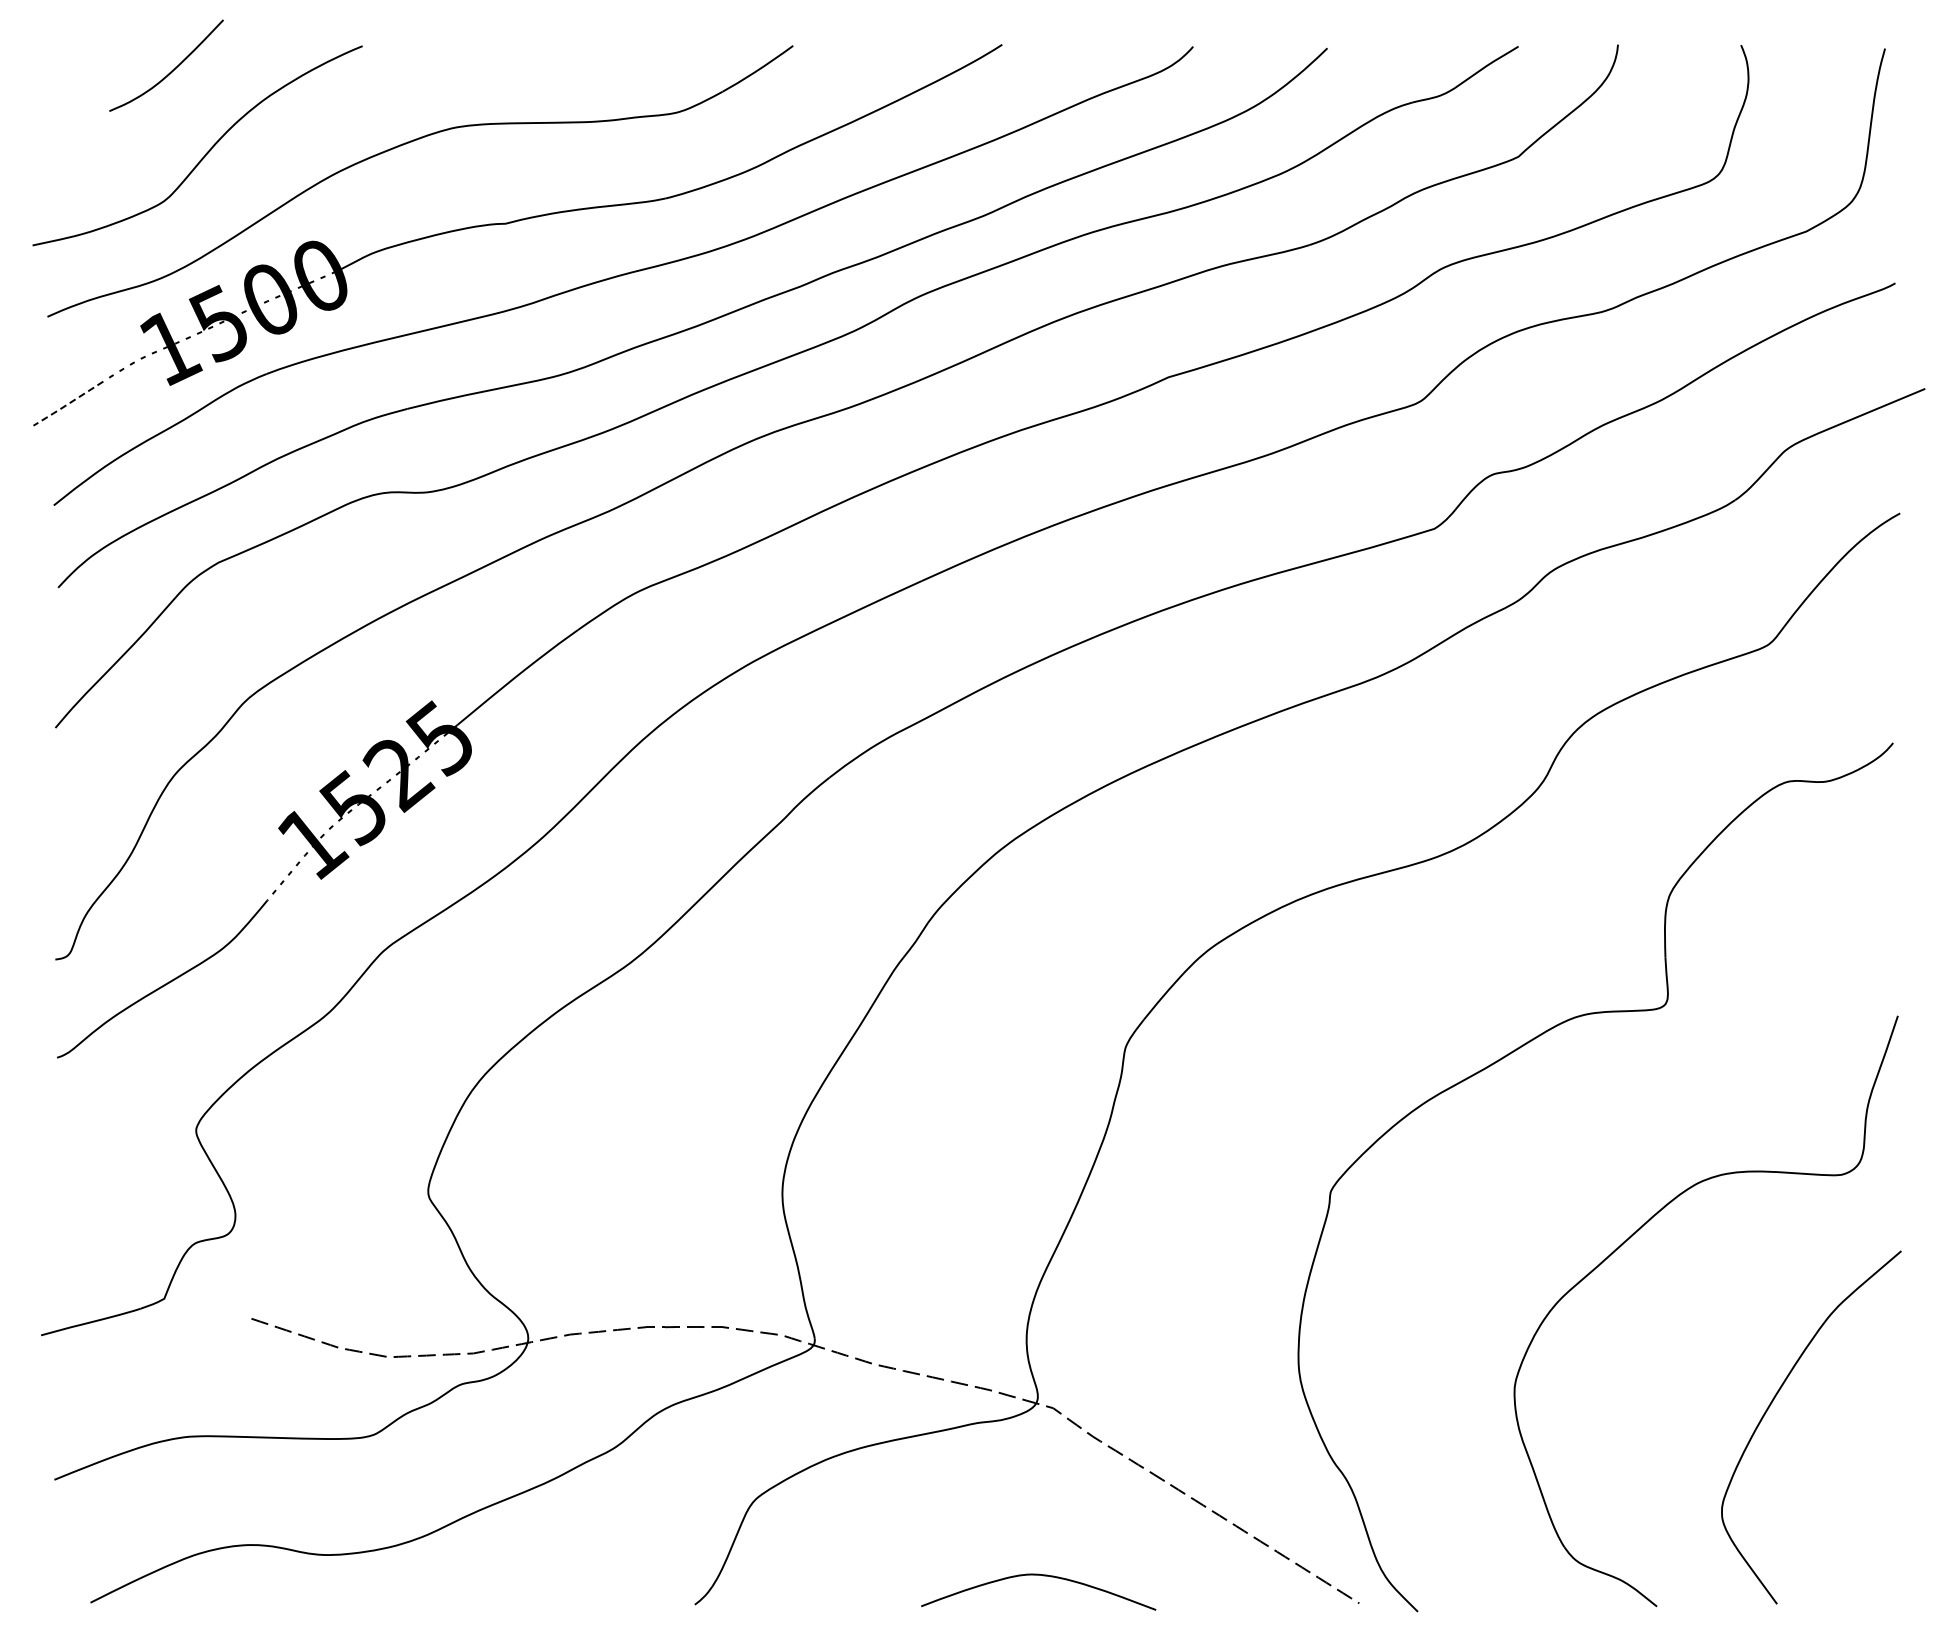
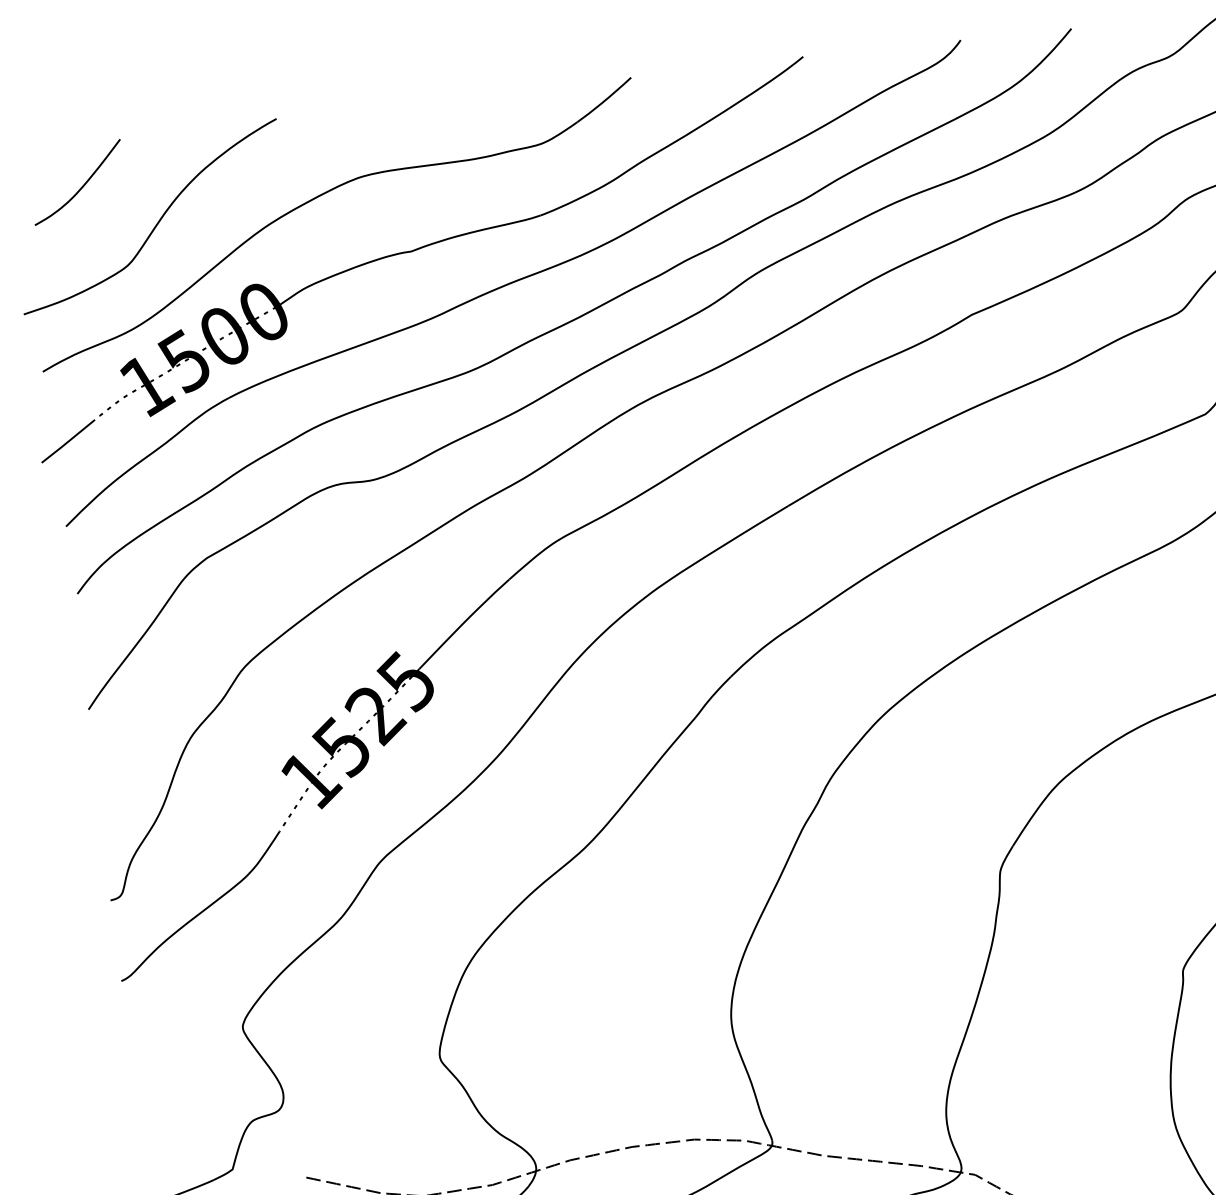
curve: (171, 70) -> (82, 185), moved
line: (67, 404) -> (67, 442), dashed -> solid

